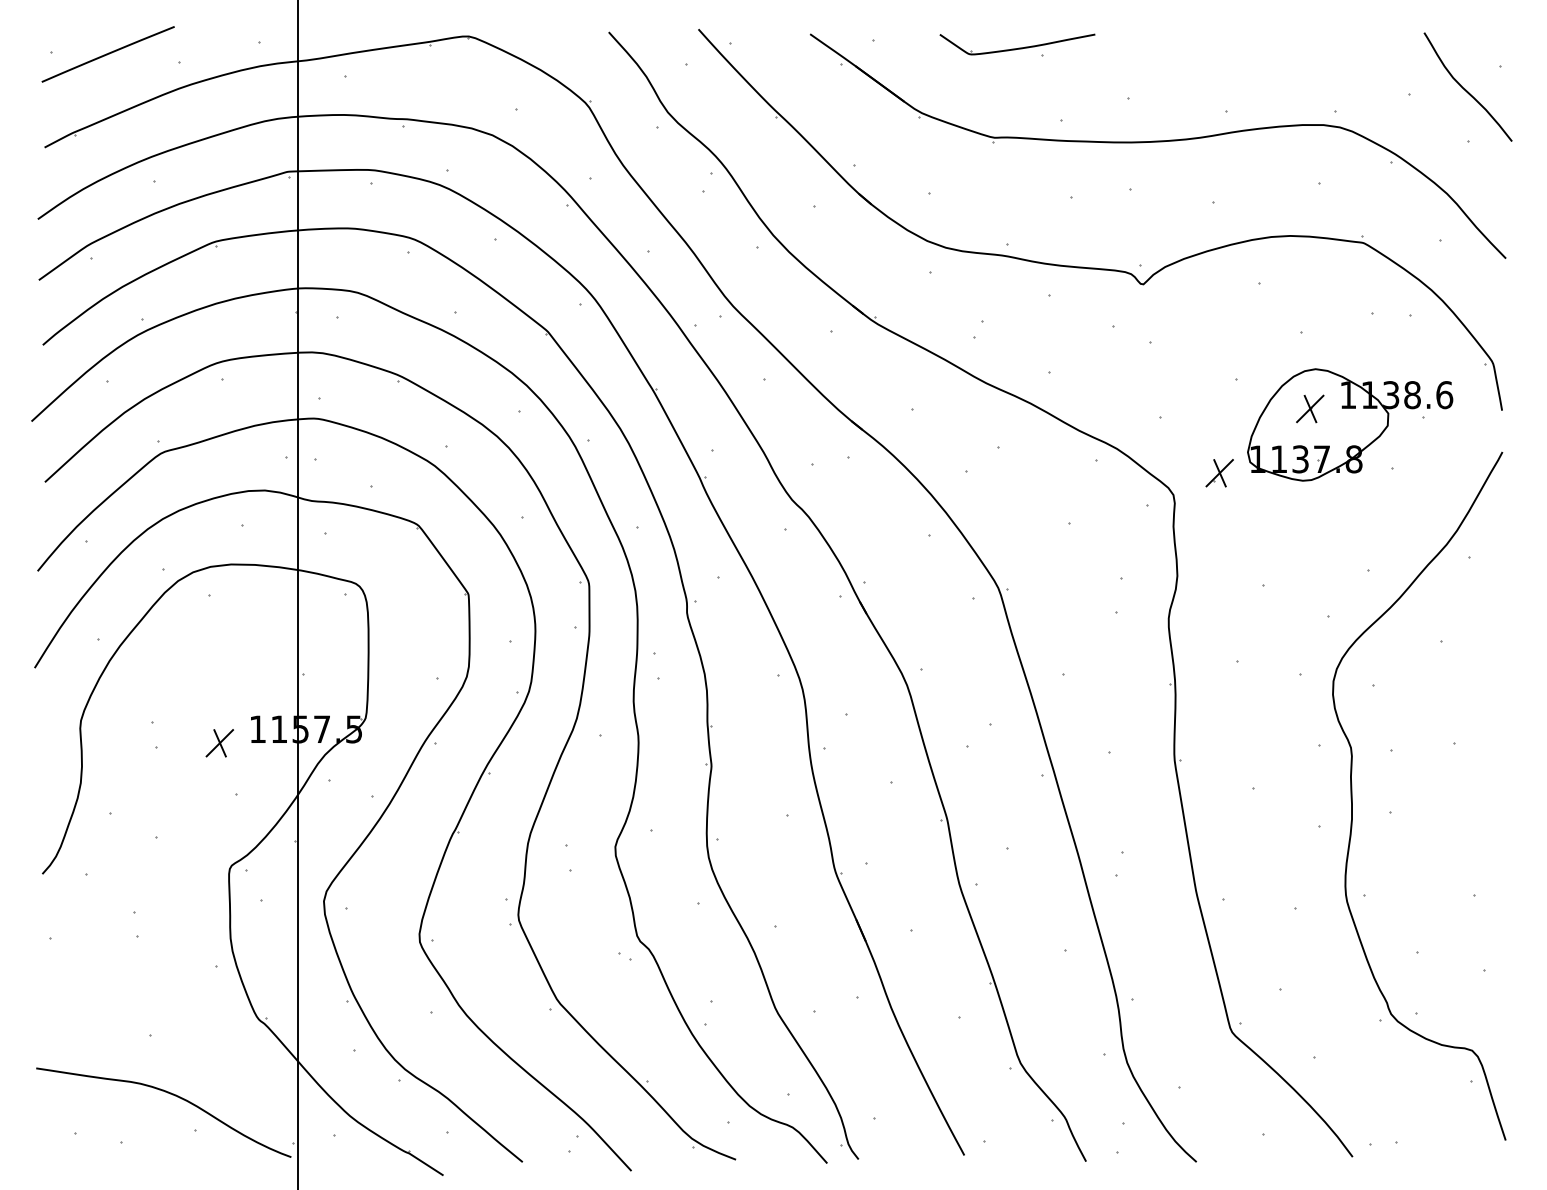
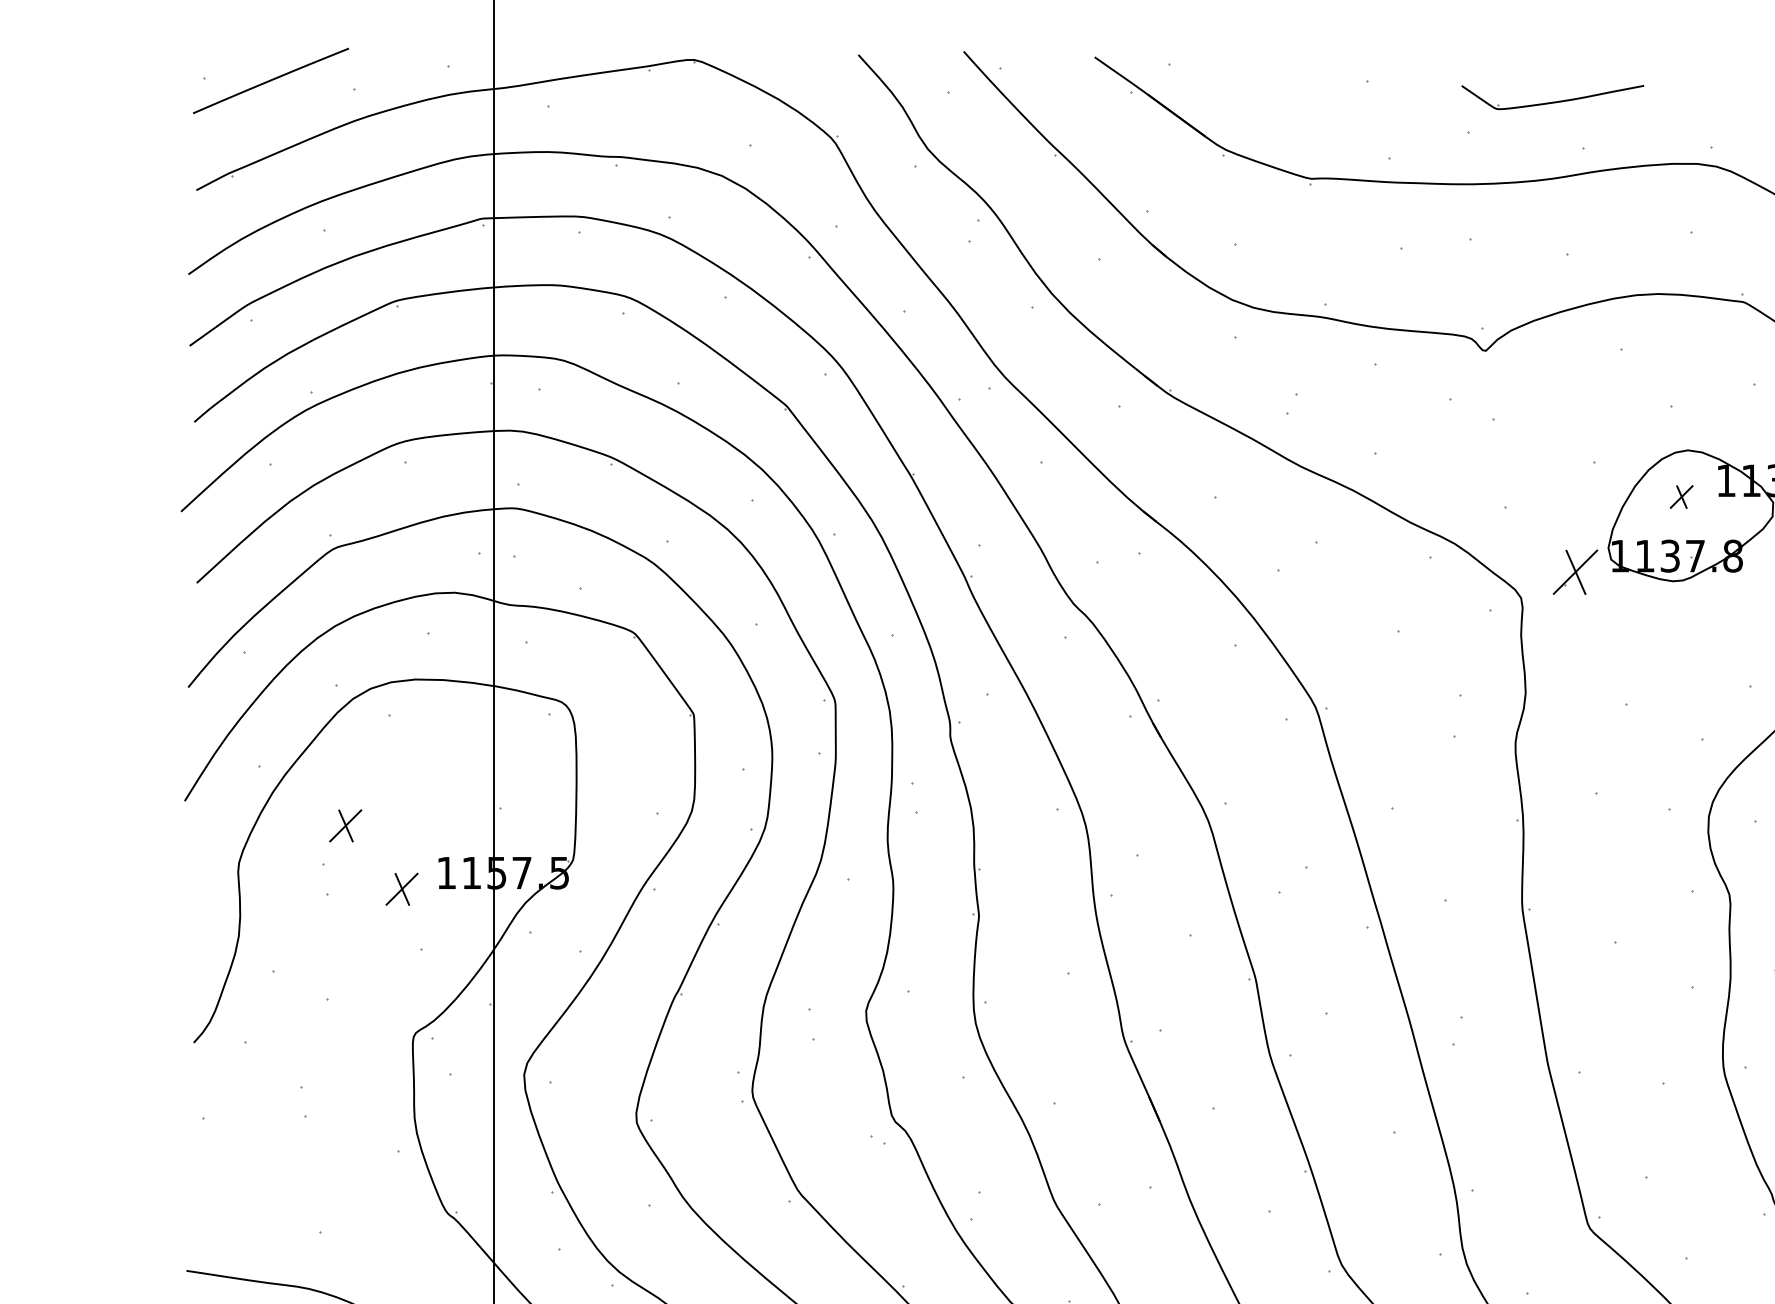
part: (1017, 44) -> (1552, 97), moved
part: (1310, 408) -> (1681, 496), size x0.7
part: (1219, 473) -> (1575, 572), size x1.4
part: (171, 689) -> (345, 826), added

